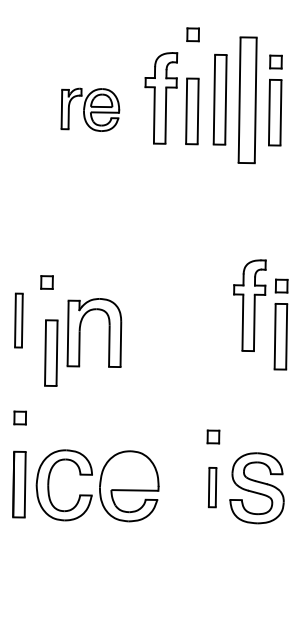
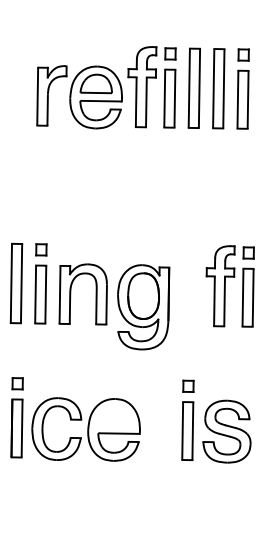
part: (192, 34) -> (169, 53), moved
part: (247, 99) -> (218, 88), size x0.71
part: (90, 109) -> (79, 96), size x1.67
part: (249, 305) -> (220, 286), moved
part: (18, 320) -> (16, 283), size x1.67
part: (162, 347) -> (143, 307), added
part: (51, 352) -> (40, 294), moved
part: (19, 417) -> (17, 383), moved
part: (212, 487) -> (187, 430), size x1.67

